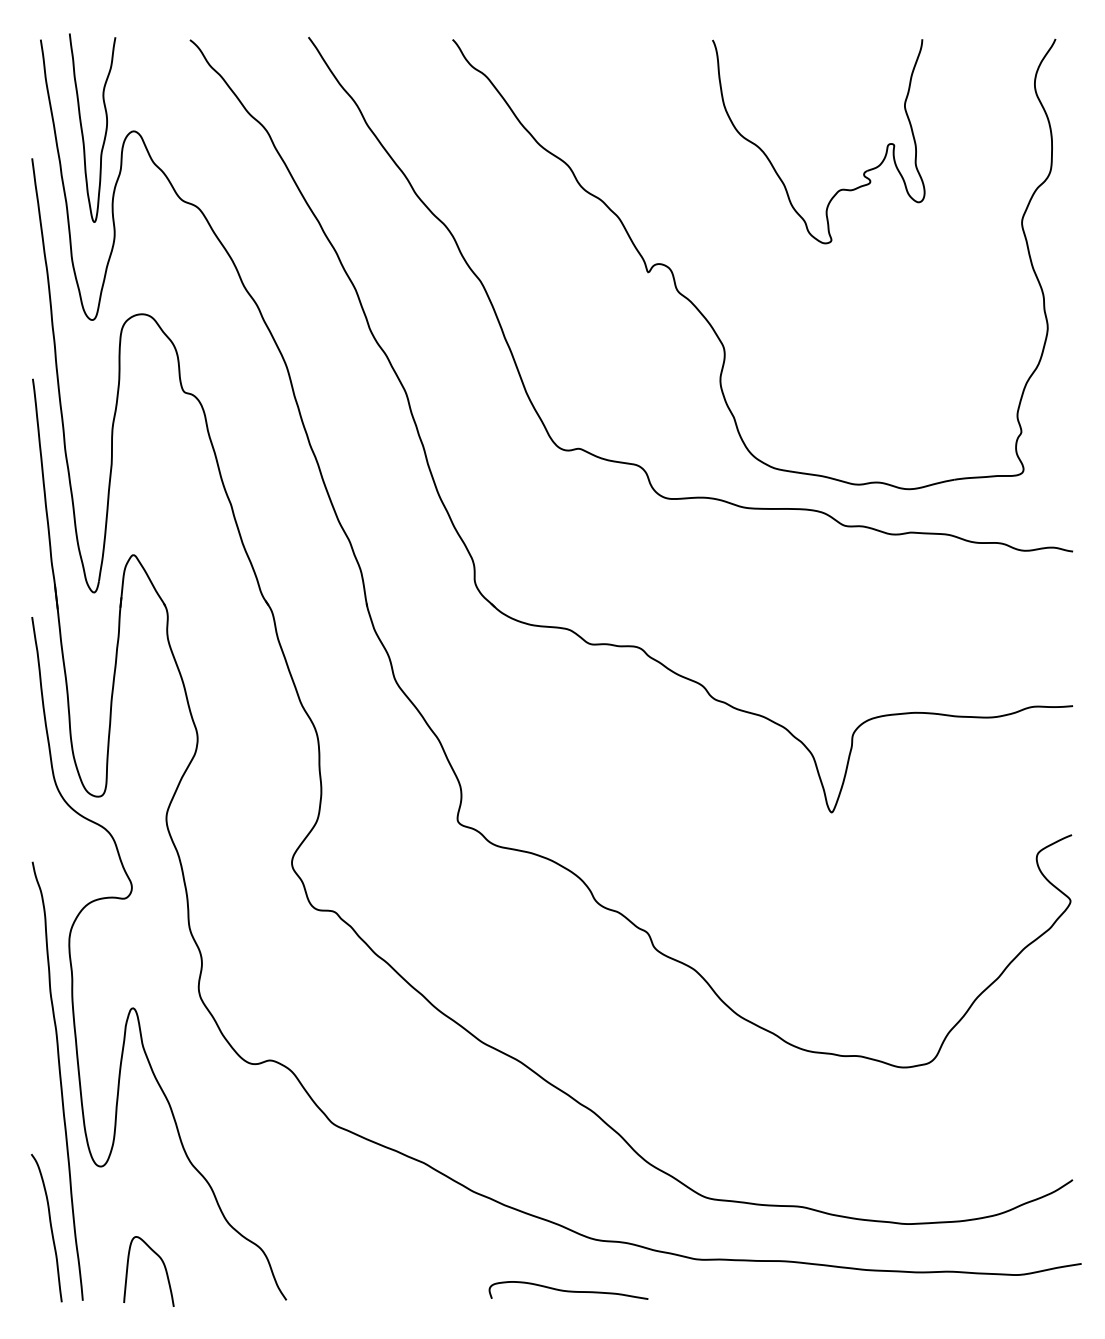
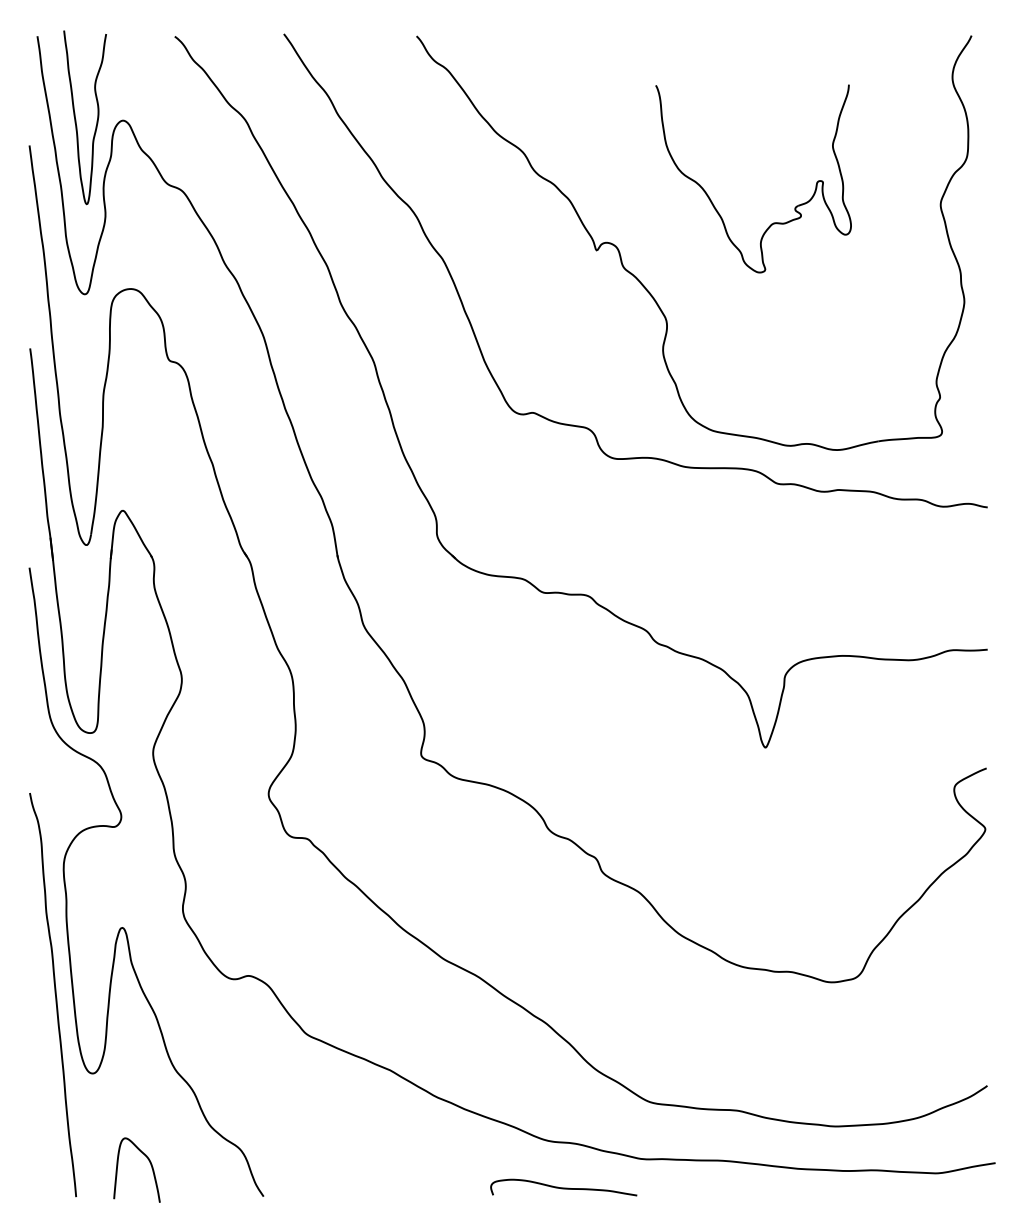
part: (772, 163) -> (711, 199), moved
curve: (50, 1228) -> (46, 1130), removed
curve: (568, 1290) -> (563, 1187), moved

